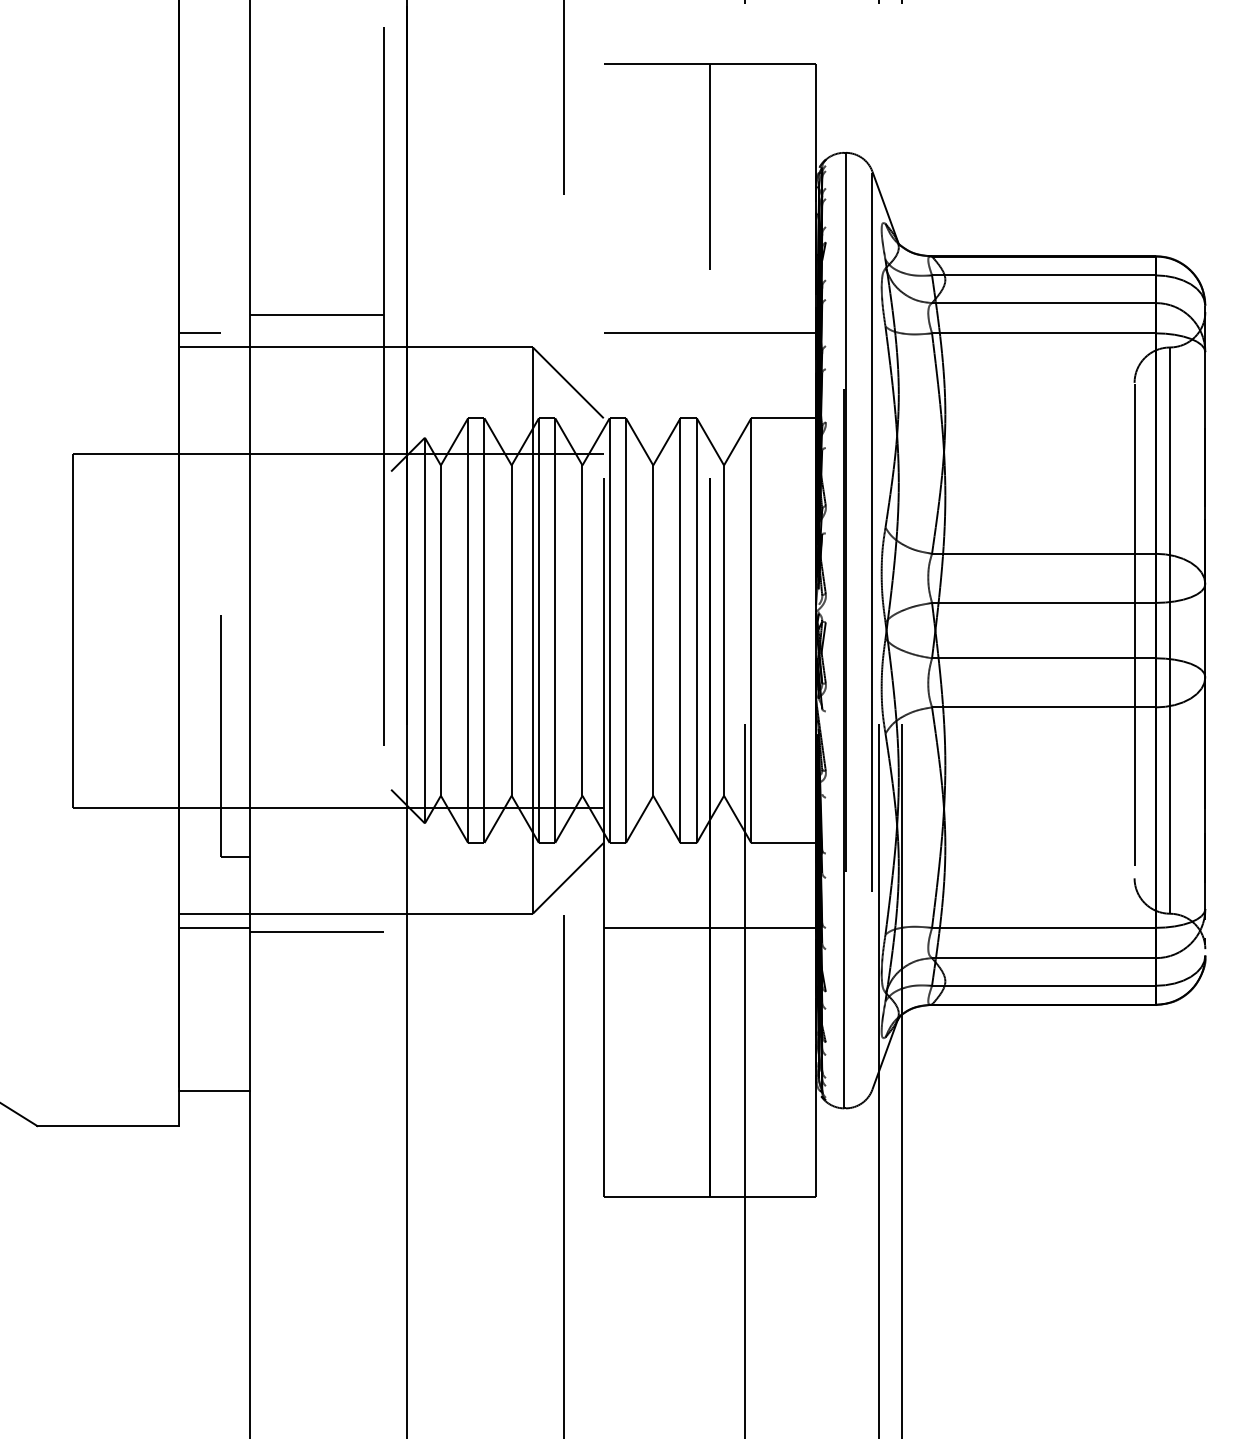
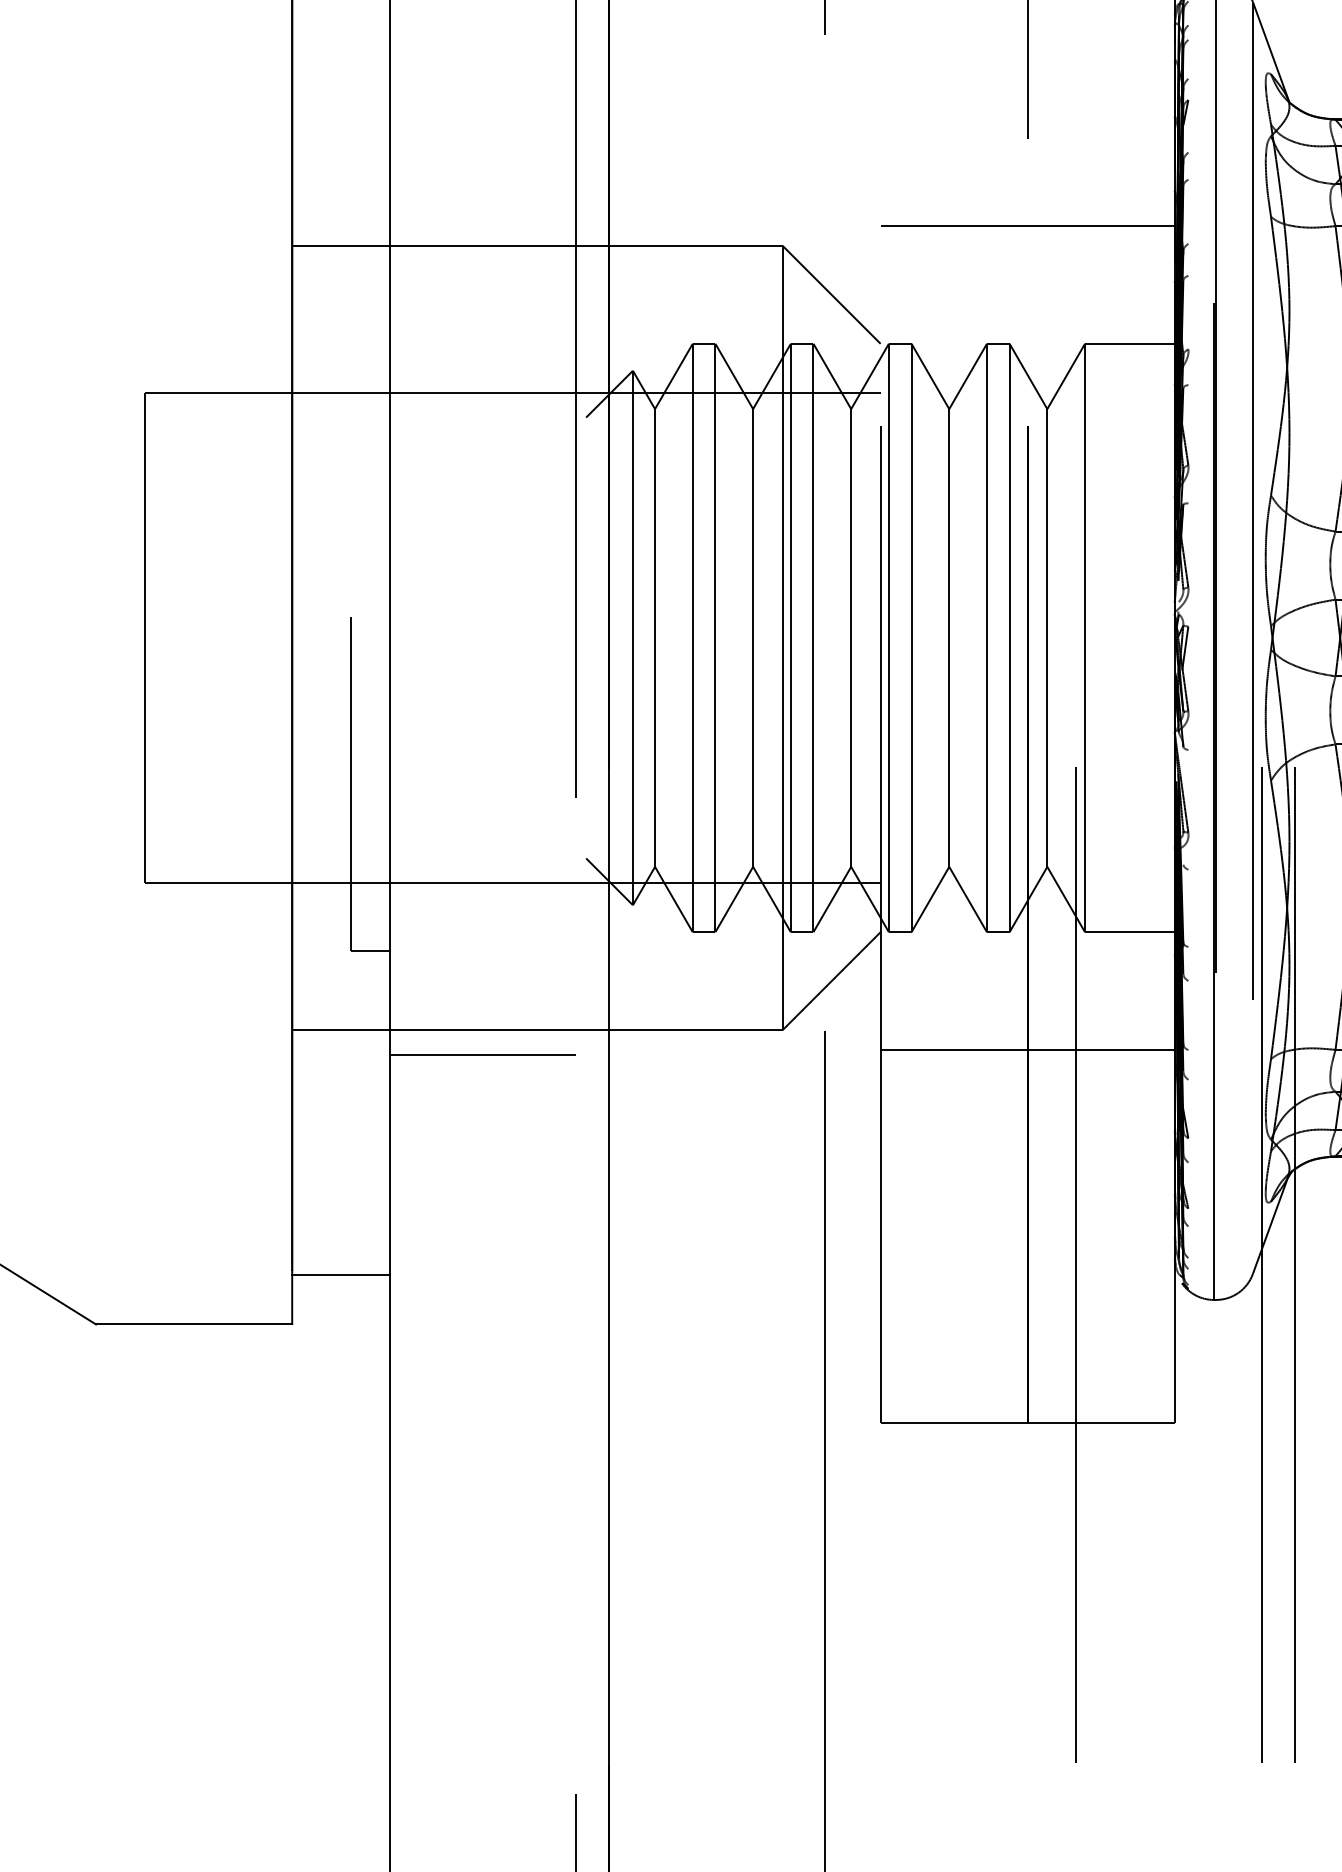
line: (316, 314) -> (482, 200), removed
line: (200, 333) -> (321, 226), removed
line: (214, 927) -> (341, 1049), removed

